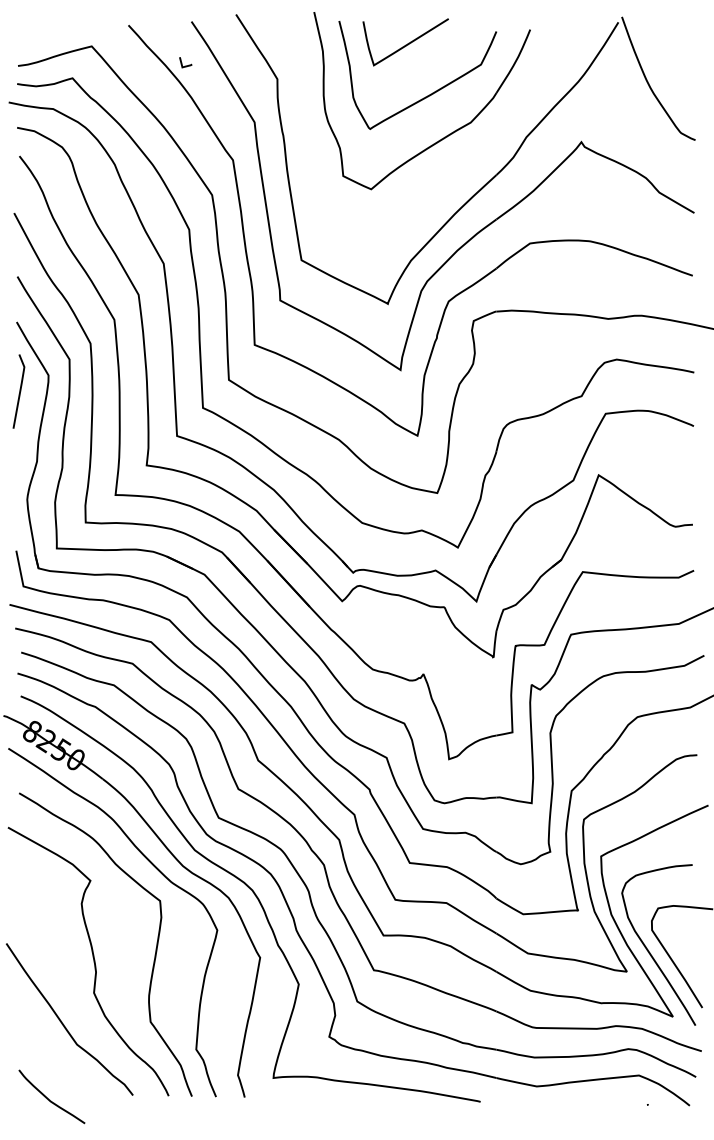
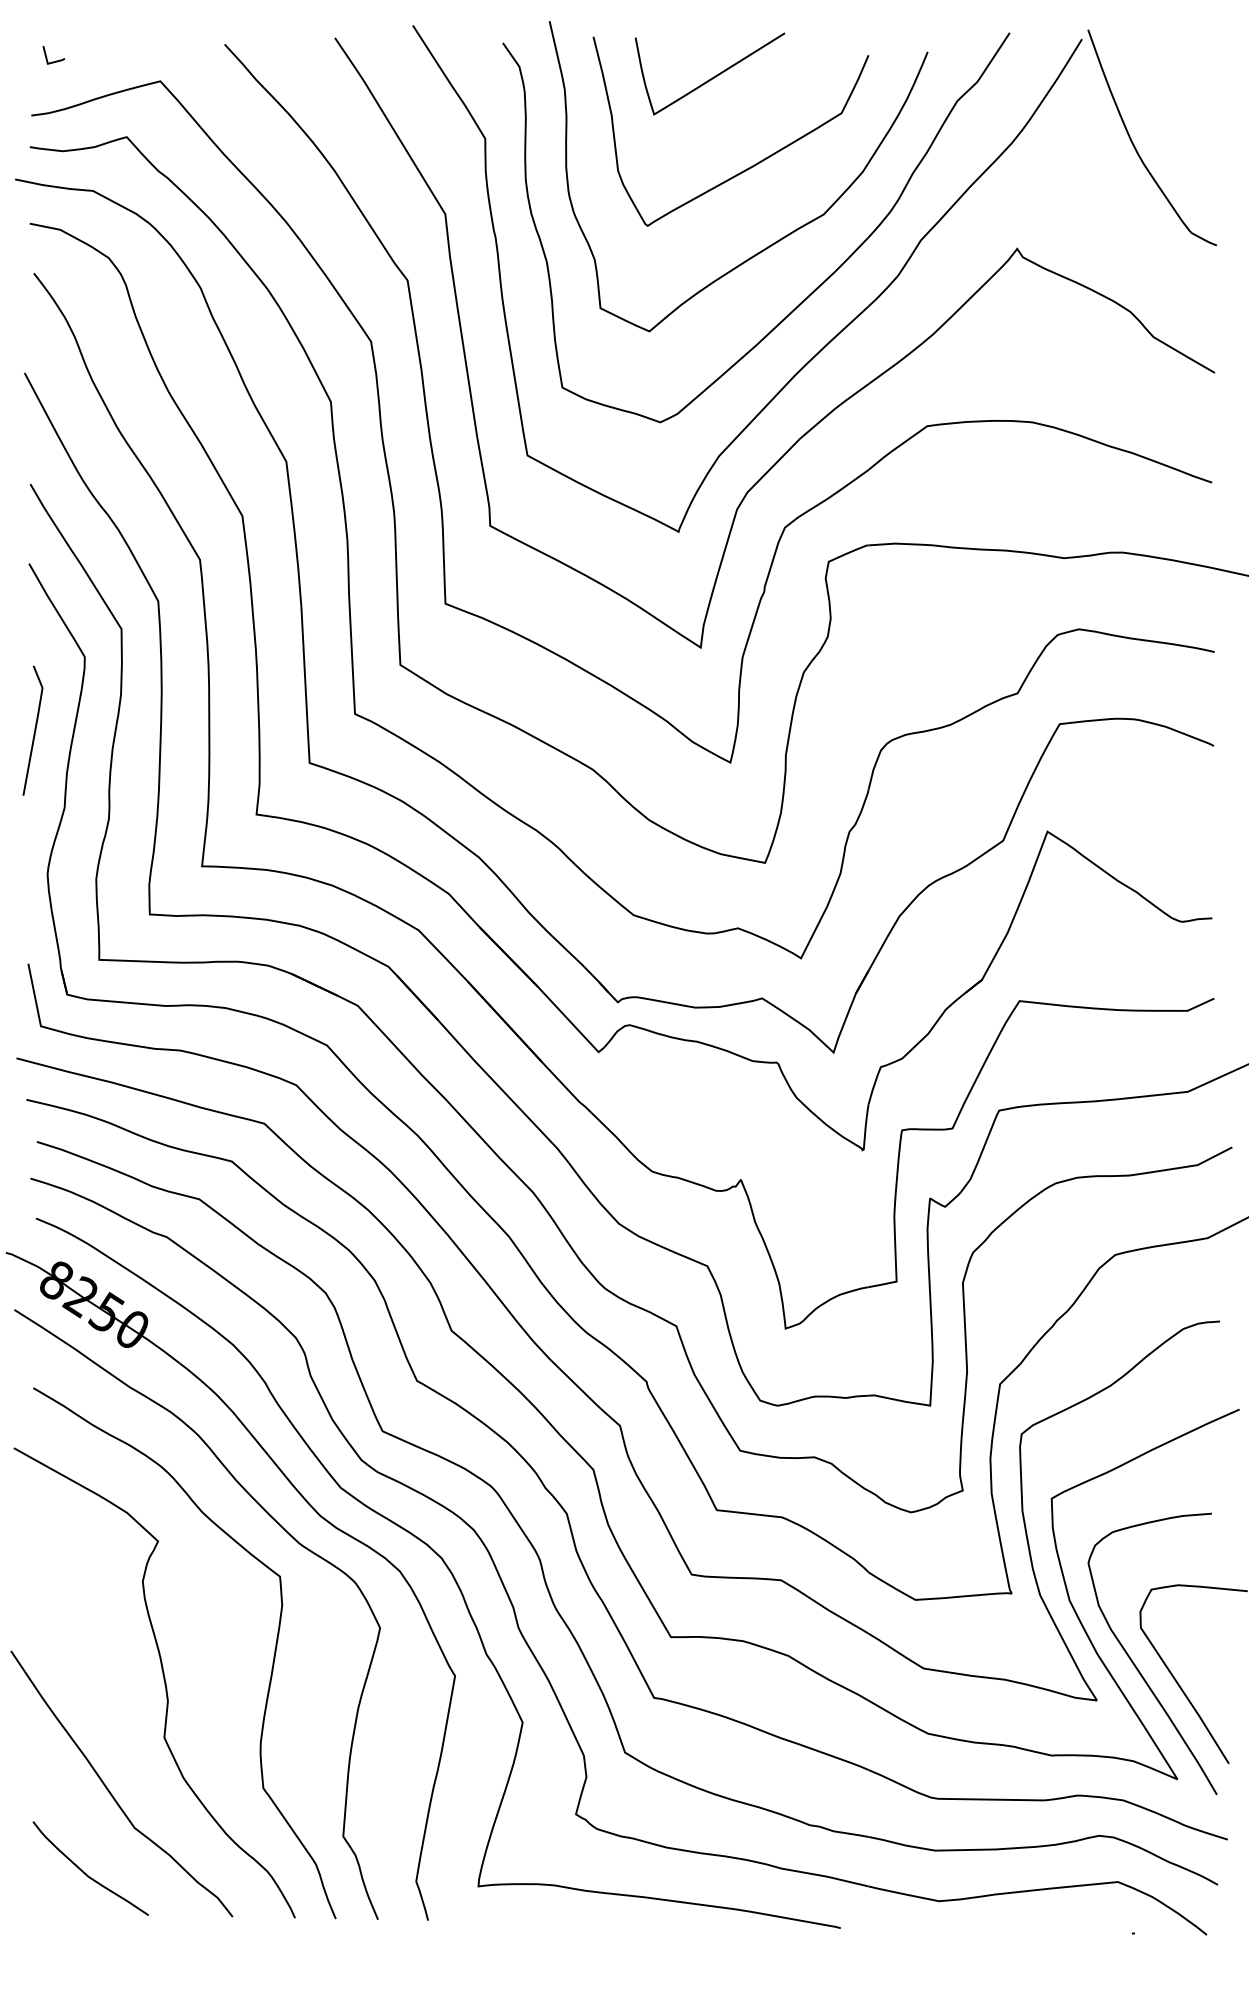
line: (182, 62) -> (47, 55), moved
part: (464, 165) -> (812, 289), added
line: (19, 391) -> (33, 730), moved
curve: (48, 1098) -> (84, 1871), moved

